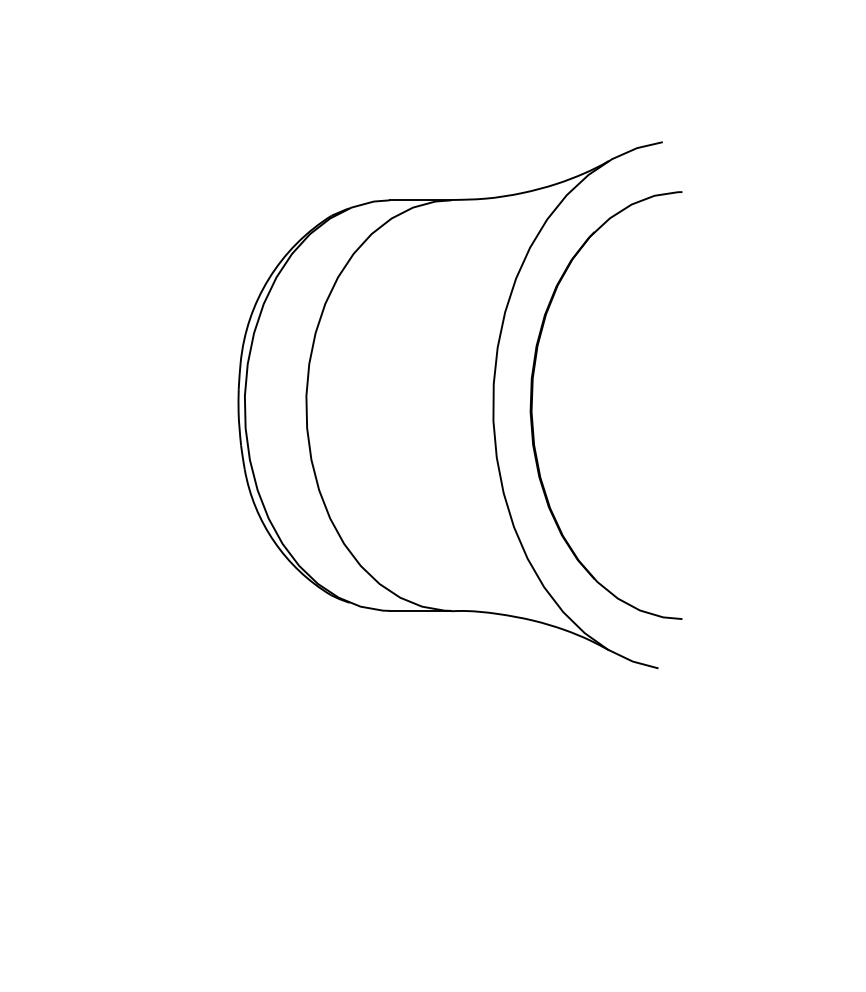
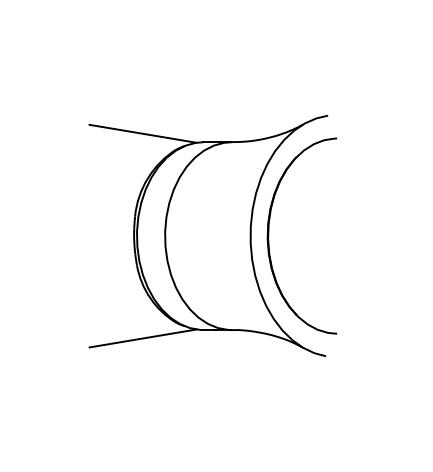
line: (256, 181) -> (142, 133), added
line: (256, 629) -> (142, 338), added

